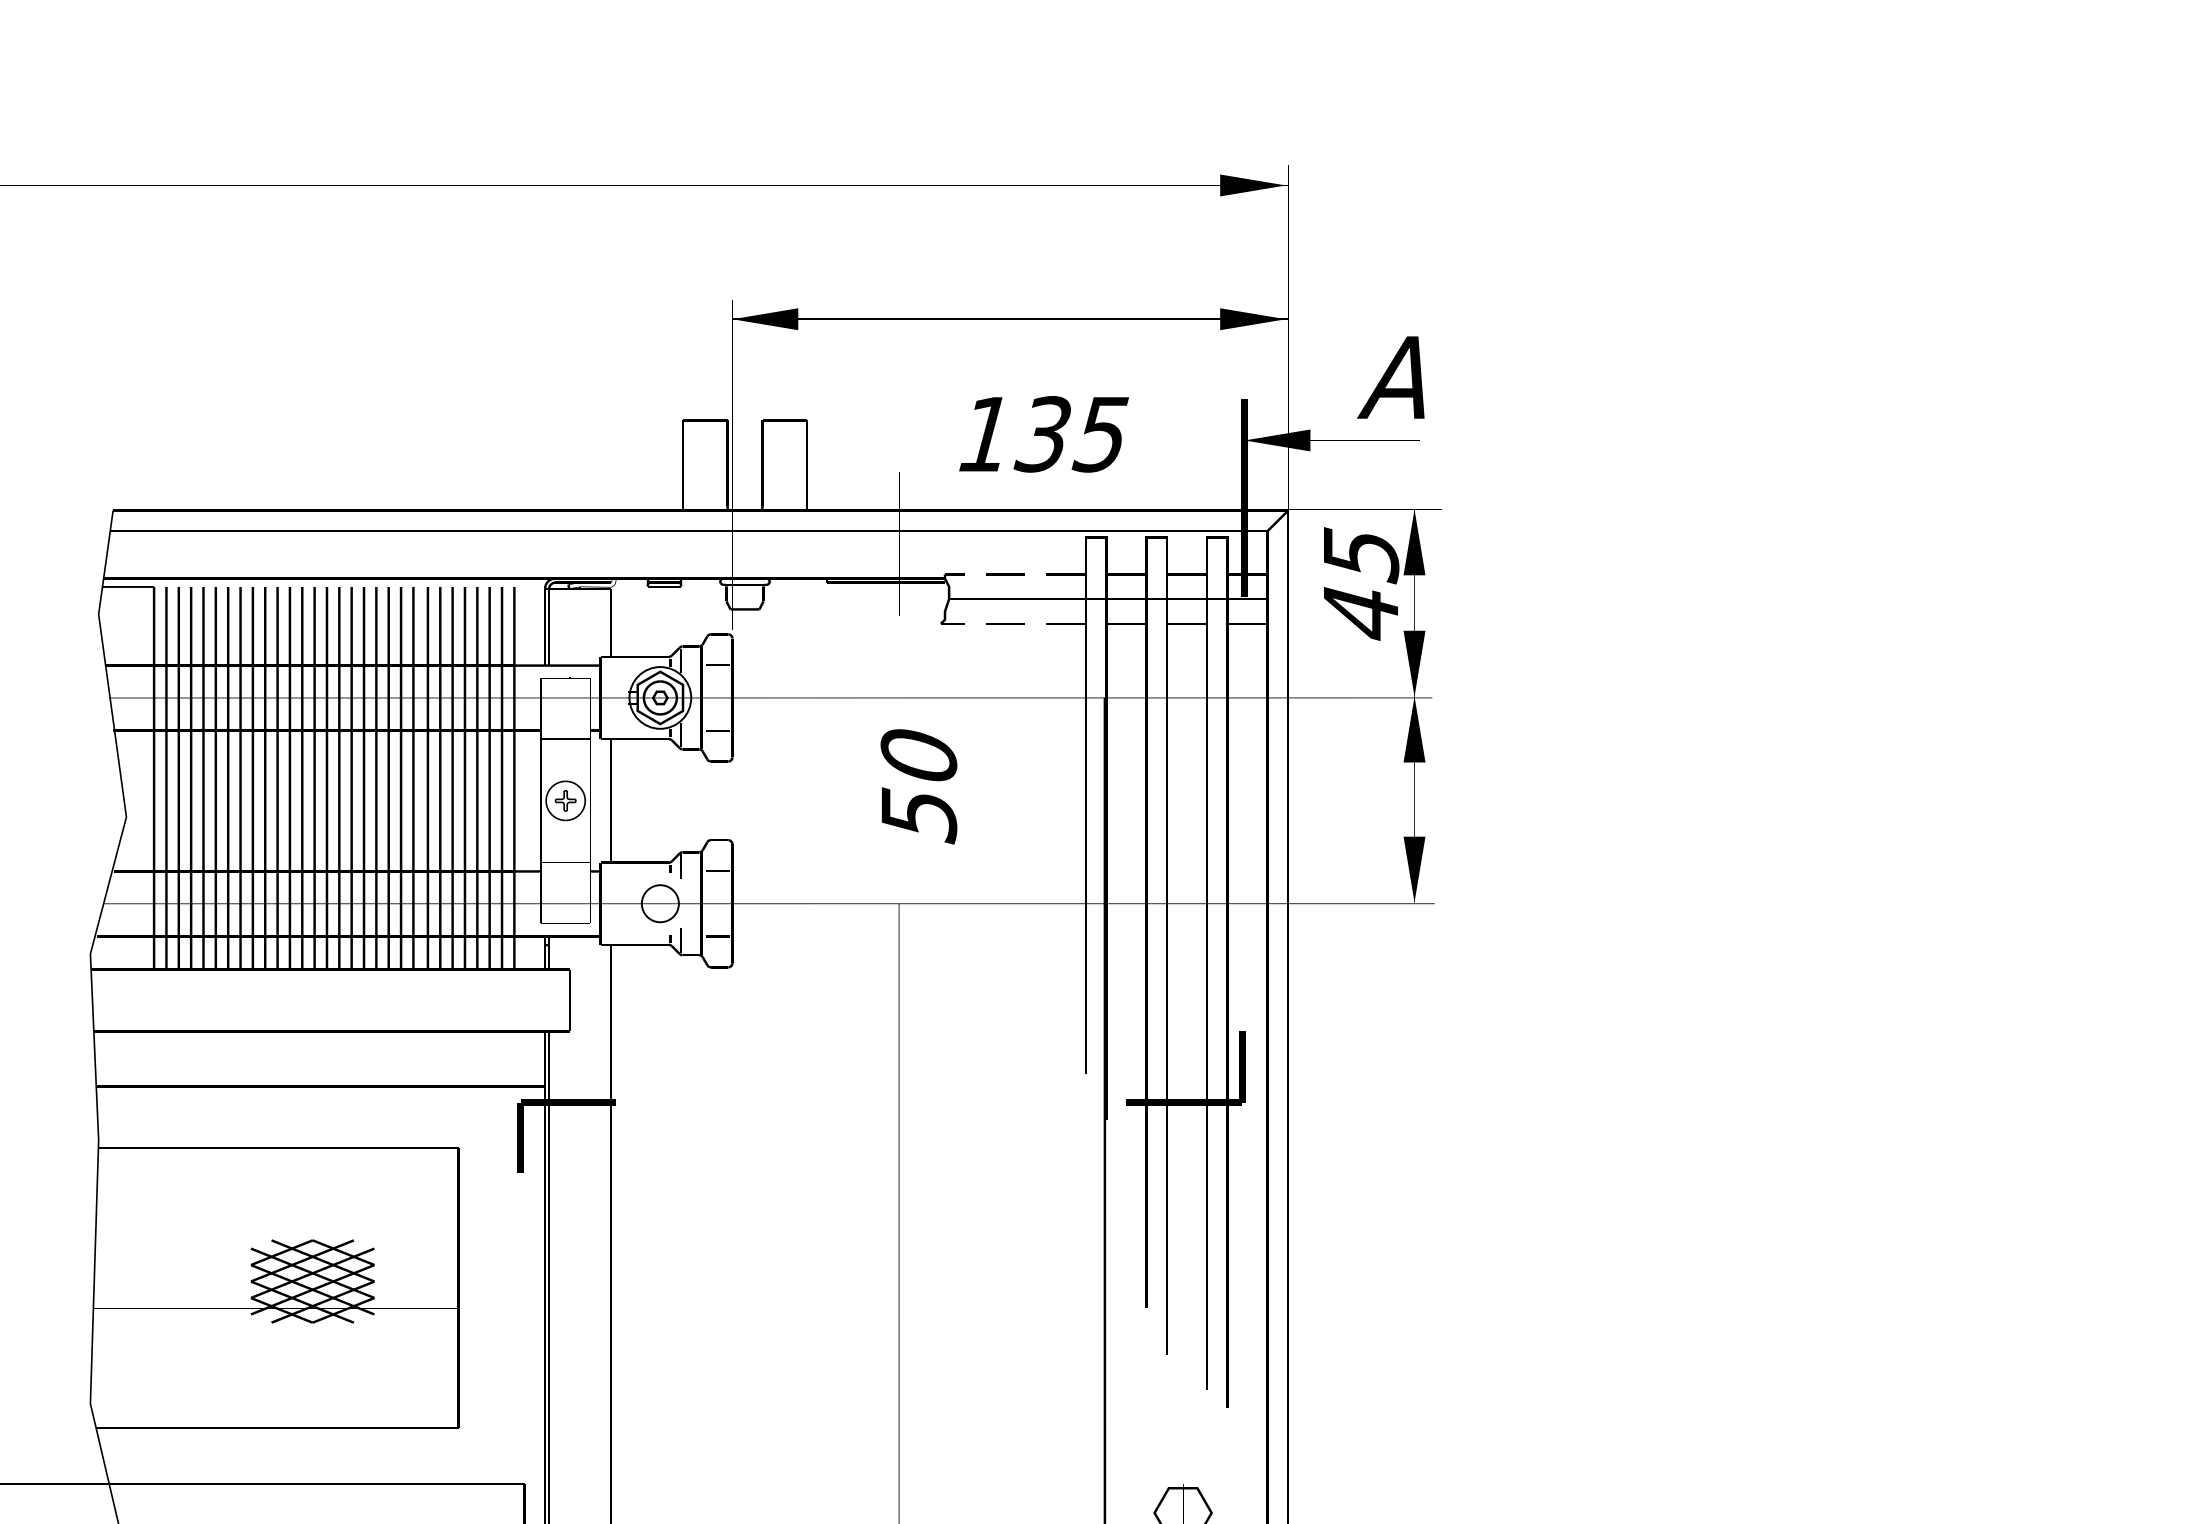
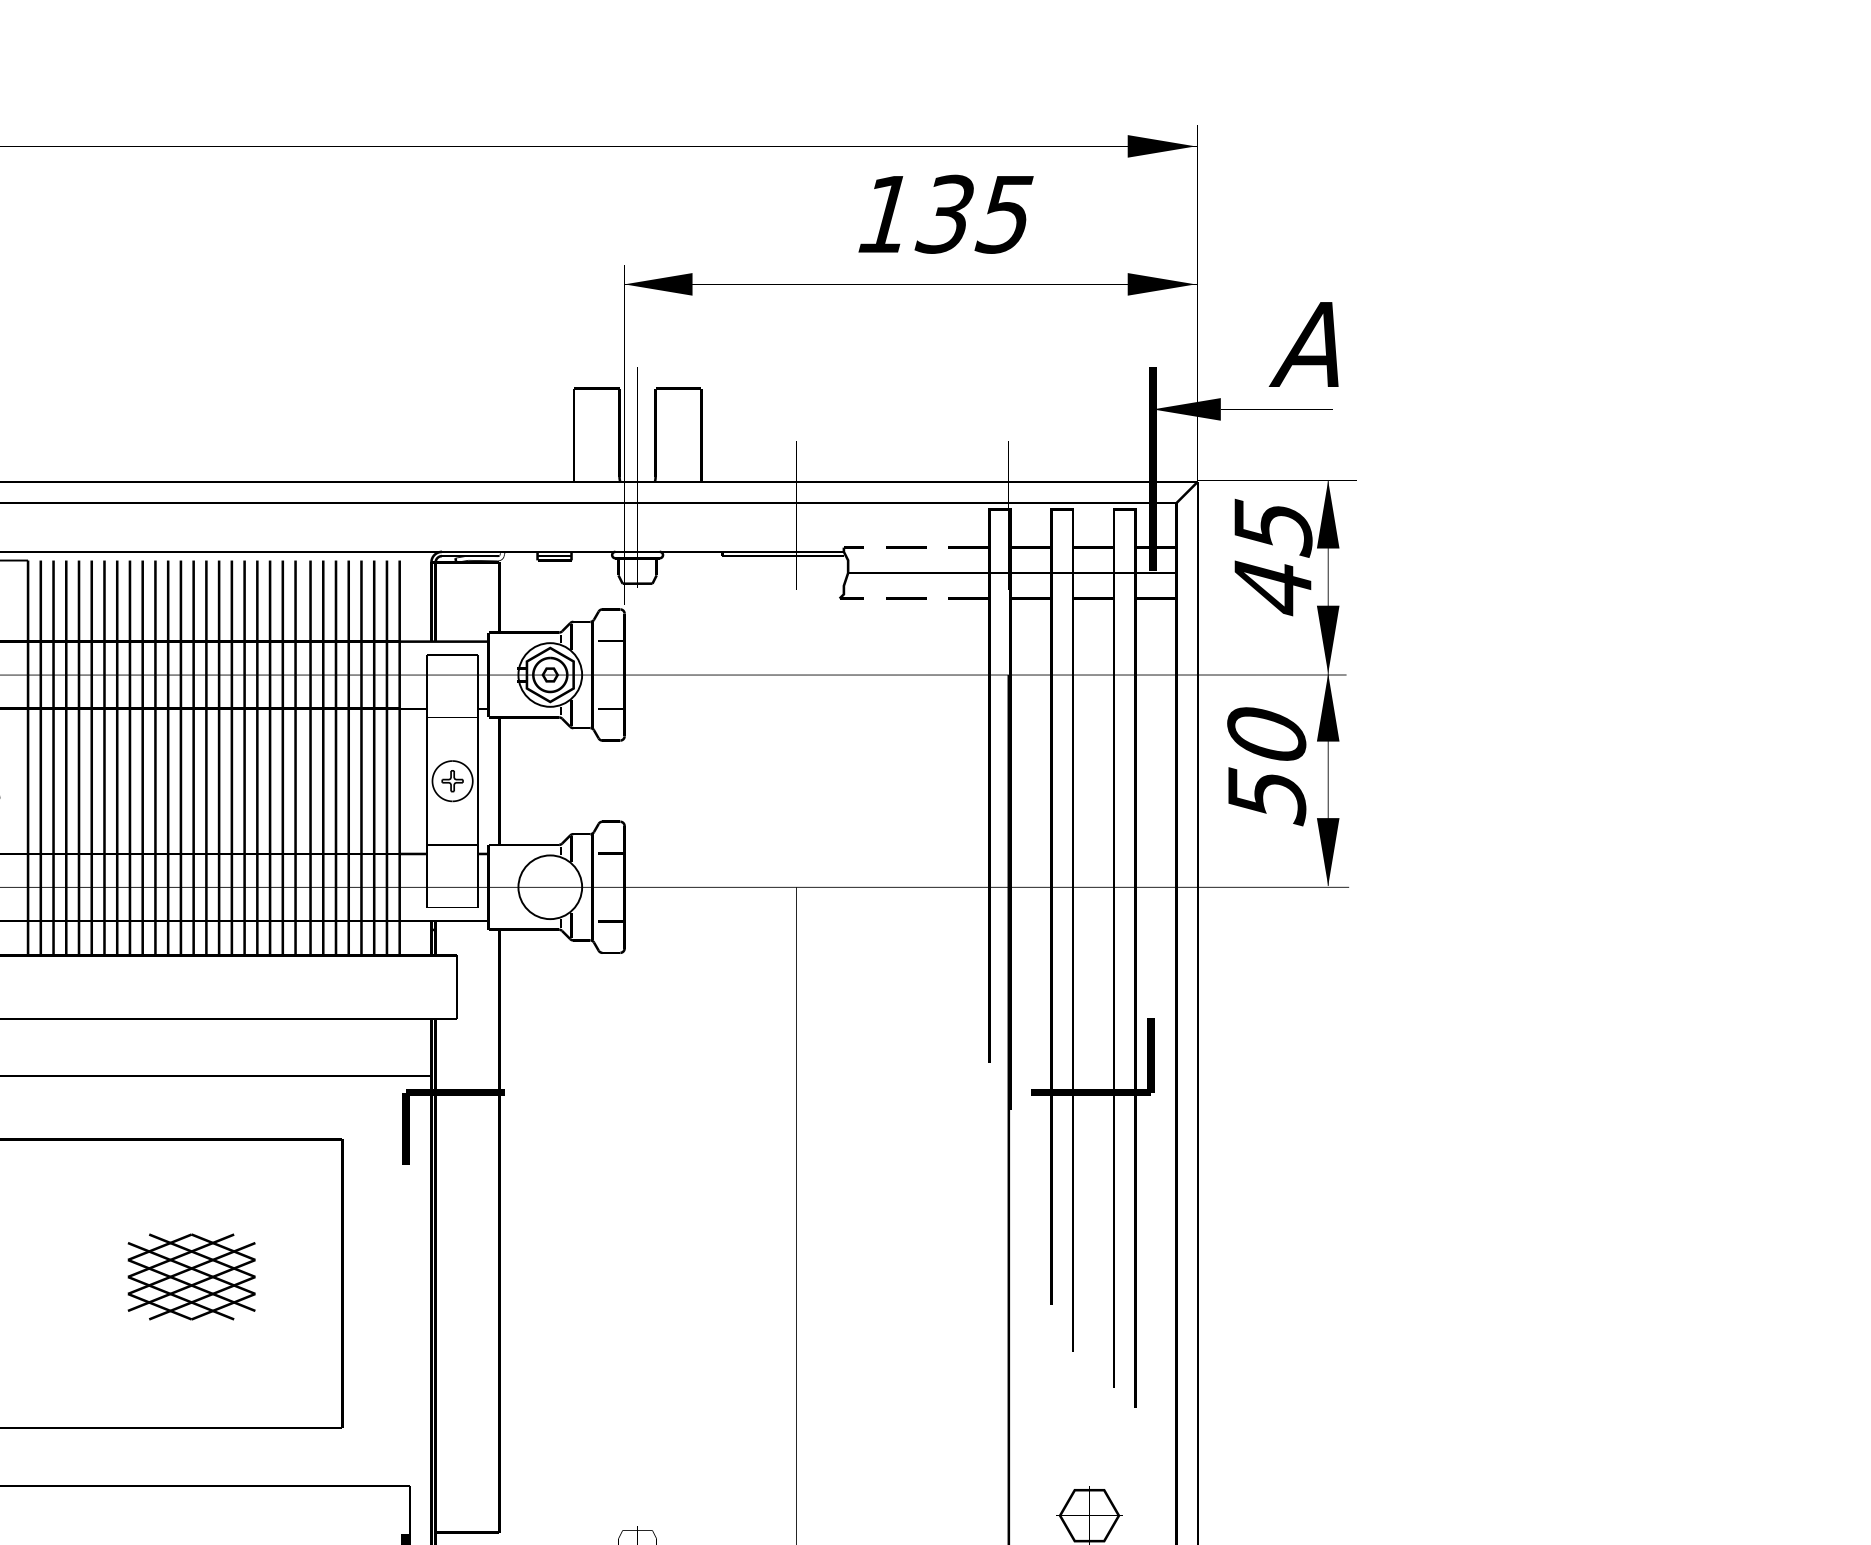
text: (1043, 434) -> (945, 214), moved
text: (918, 786) -> (1266, 766), moved
circle: (660, 903) -> (550, 887), size x1.67

